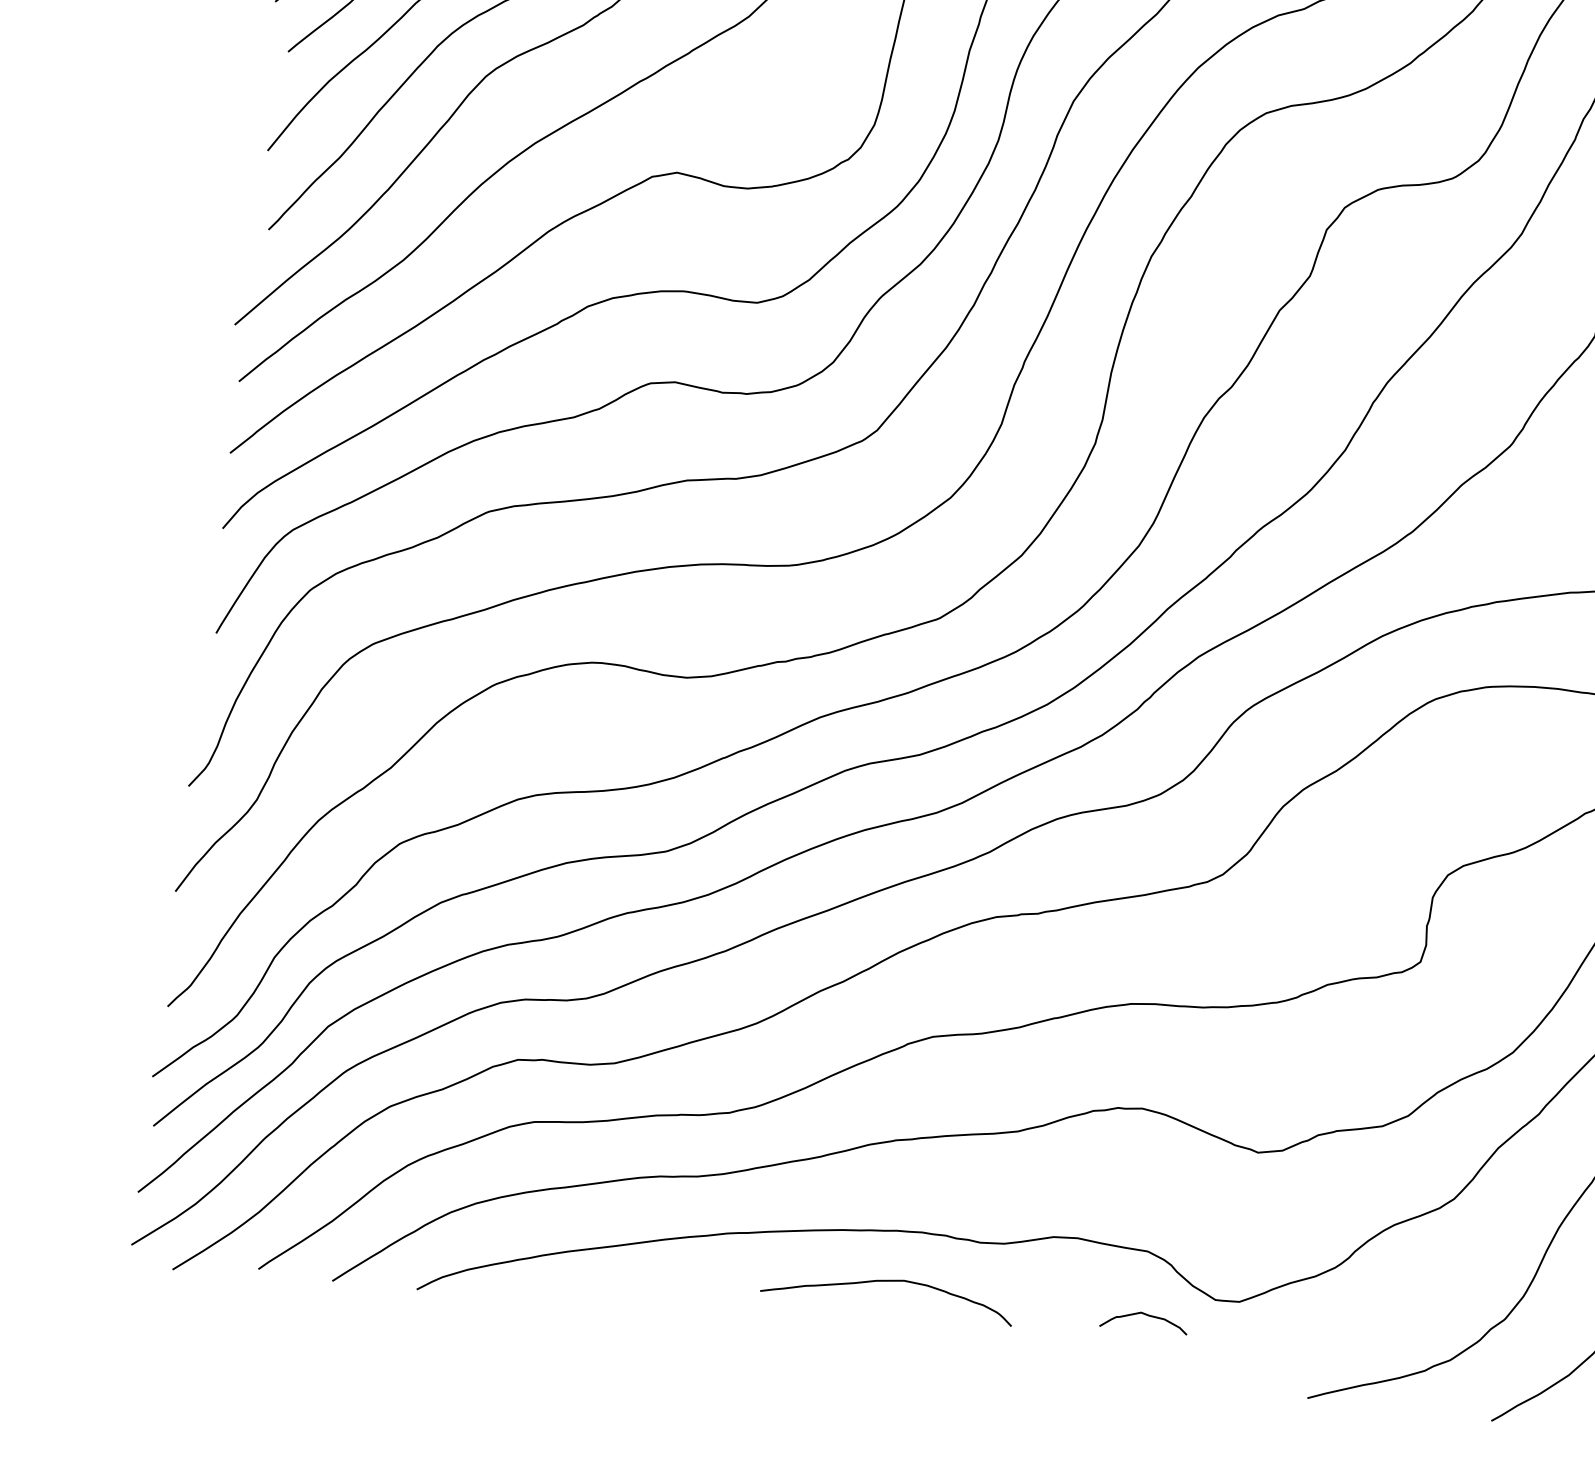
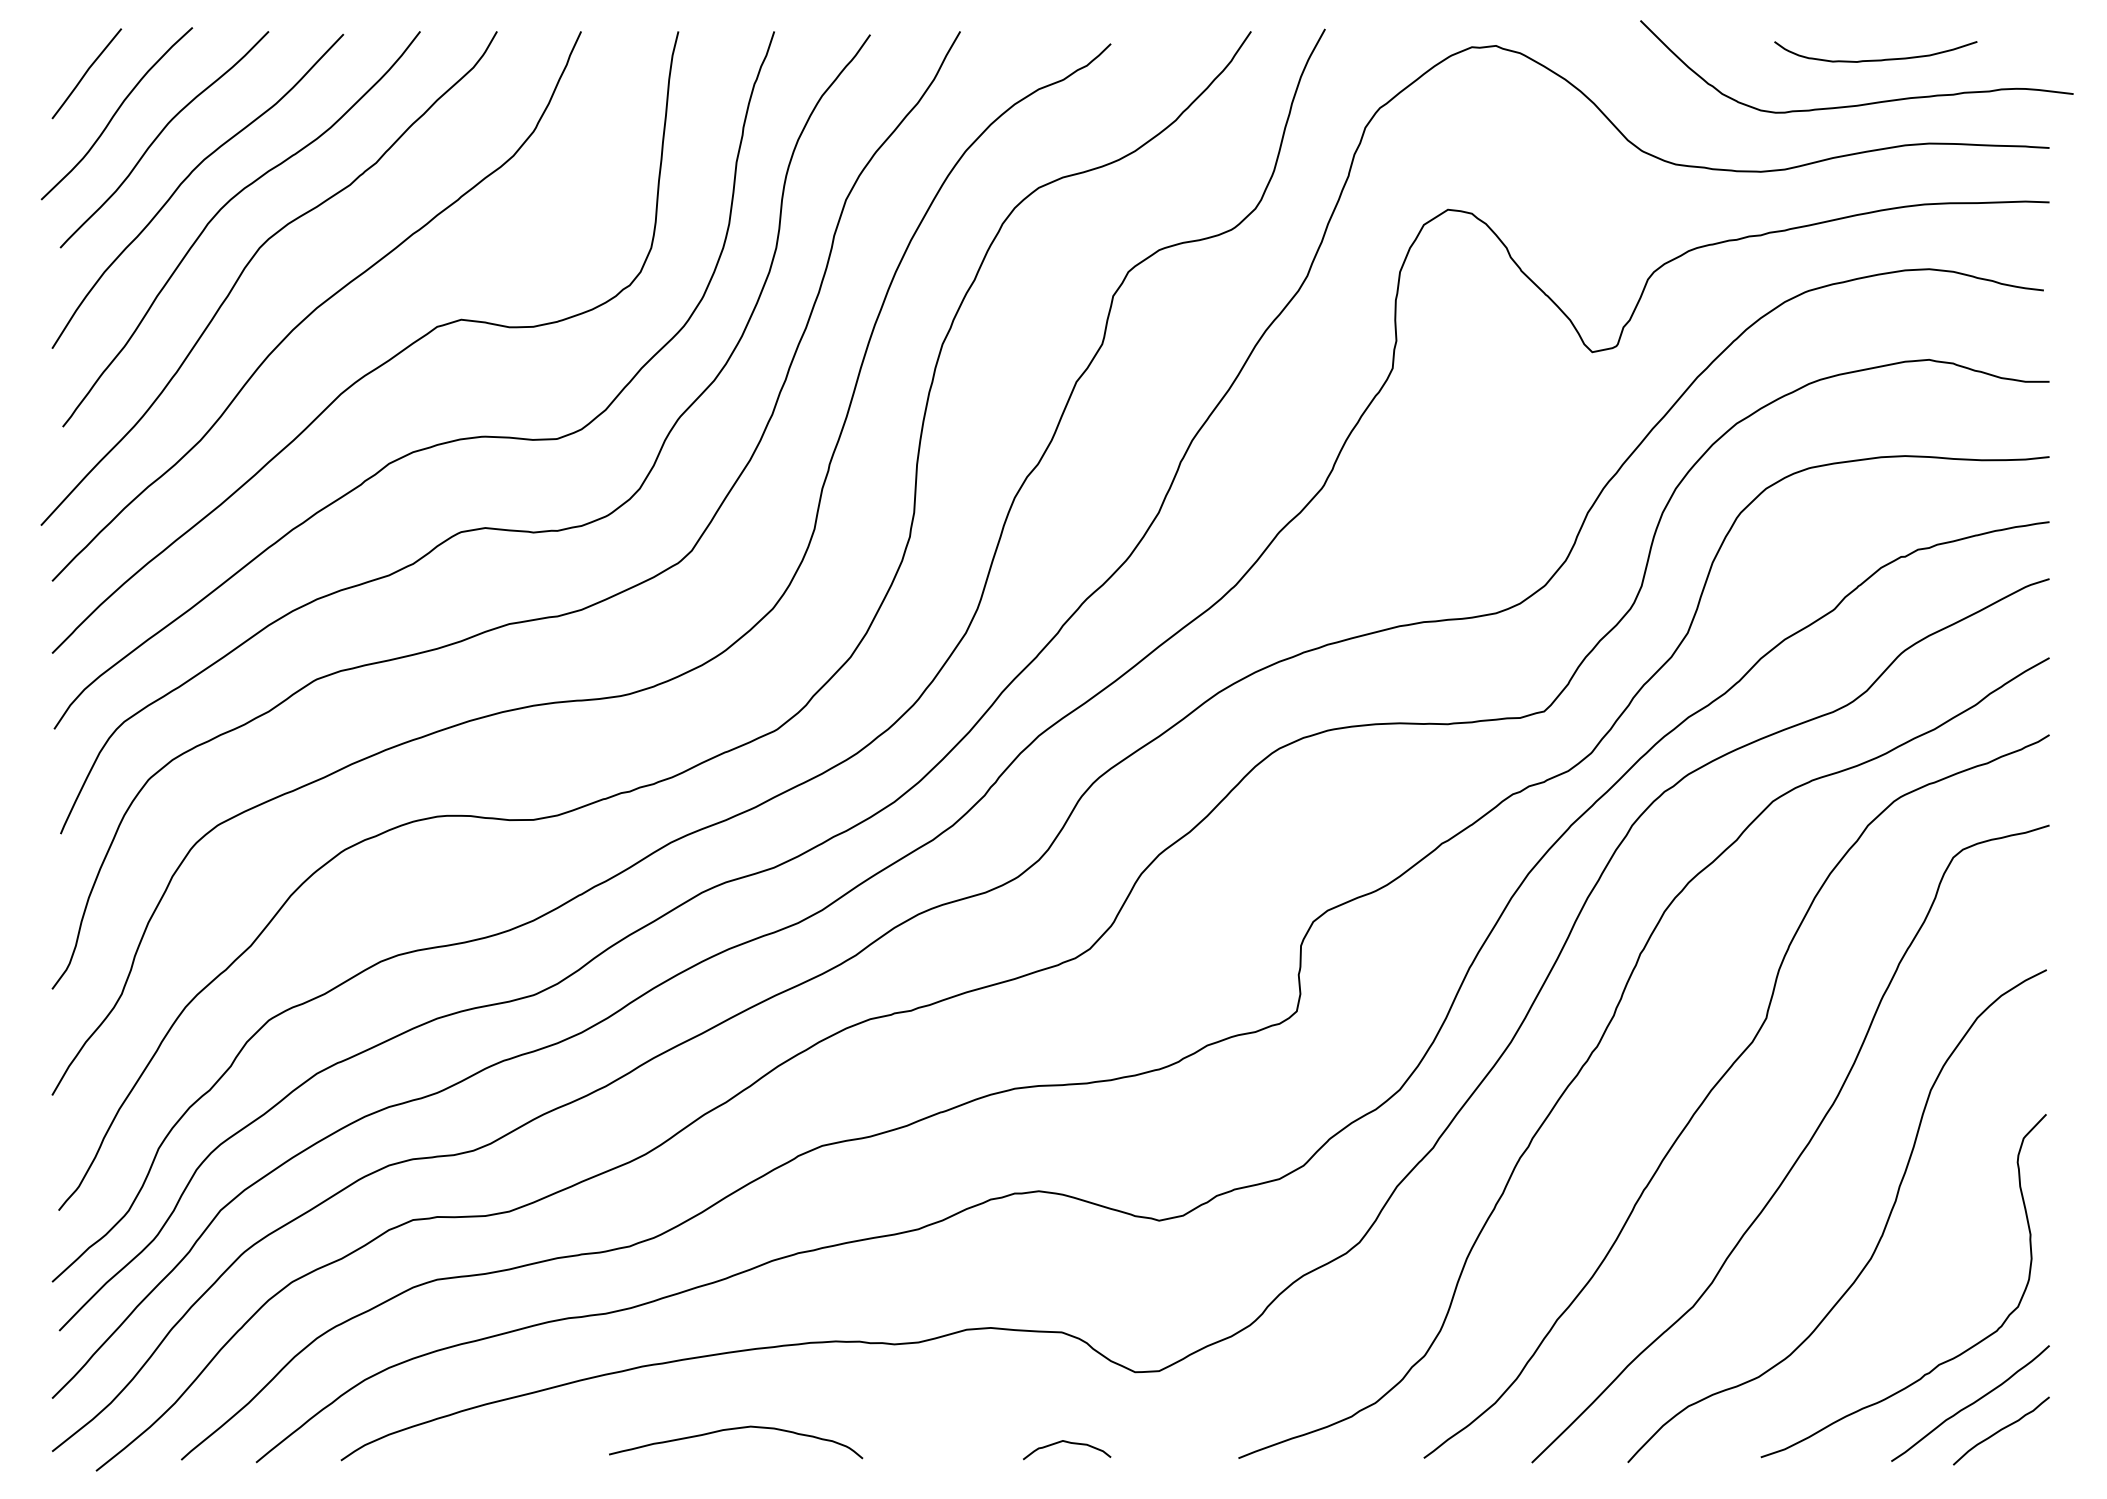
curve: (889, 1281) -> (736, 1429), moved
curve: (1146, 1315) -> (1068, 1443), moved

